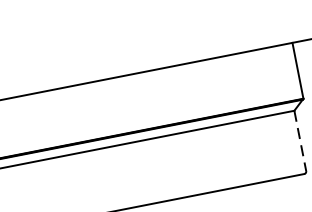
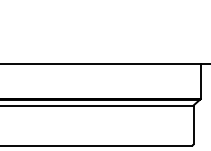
line: (300, 142) -> (193, 125), dashed -> solid

